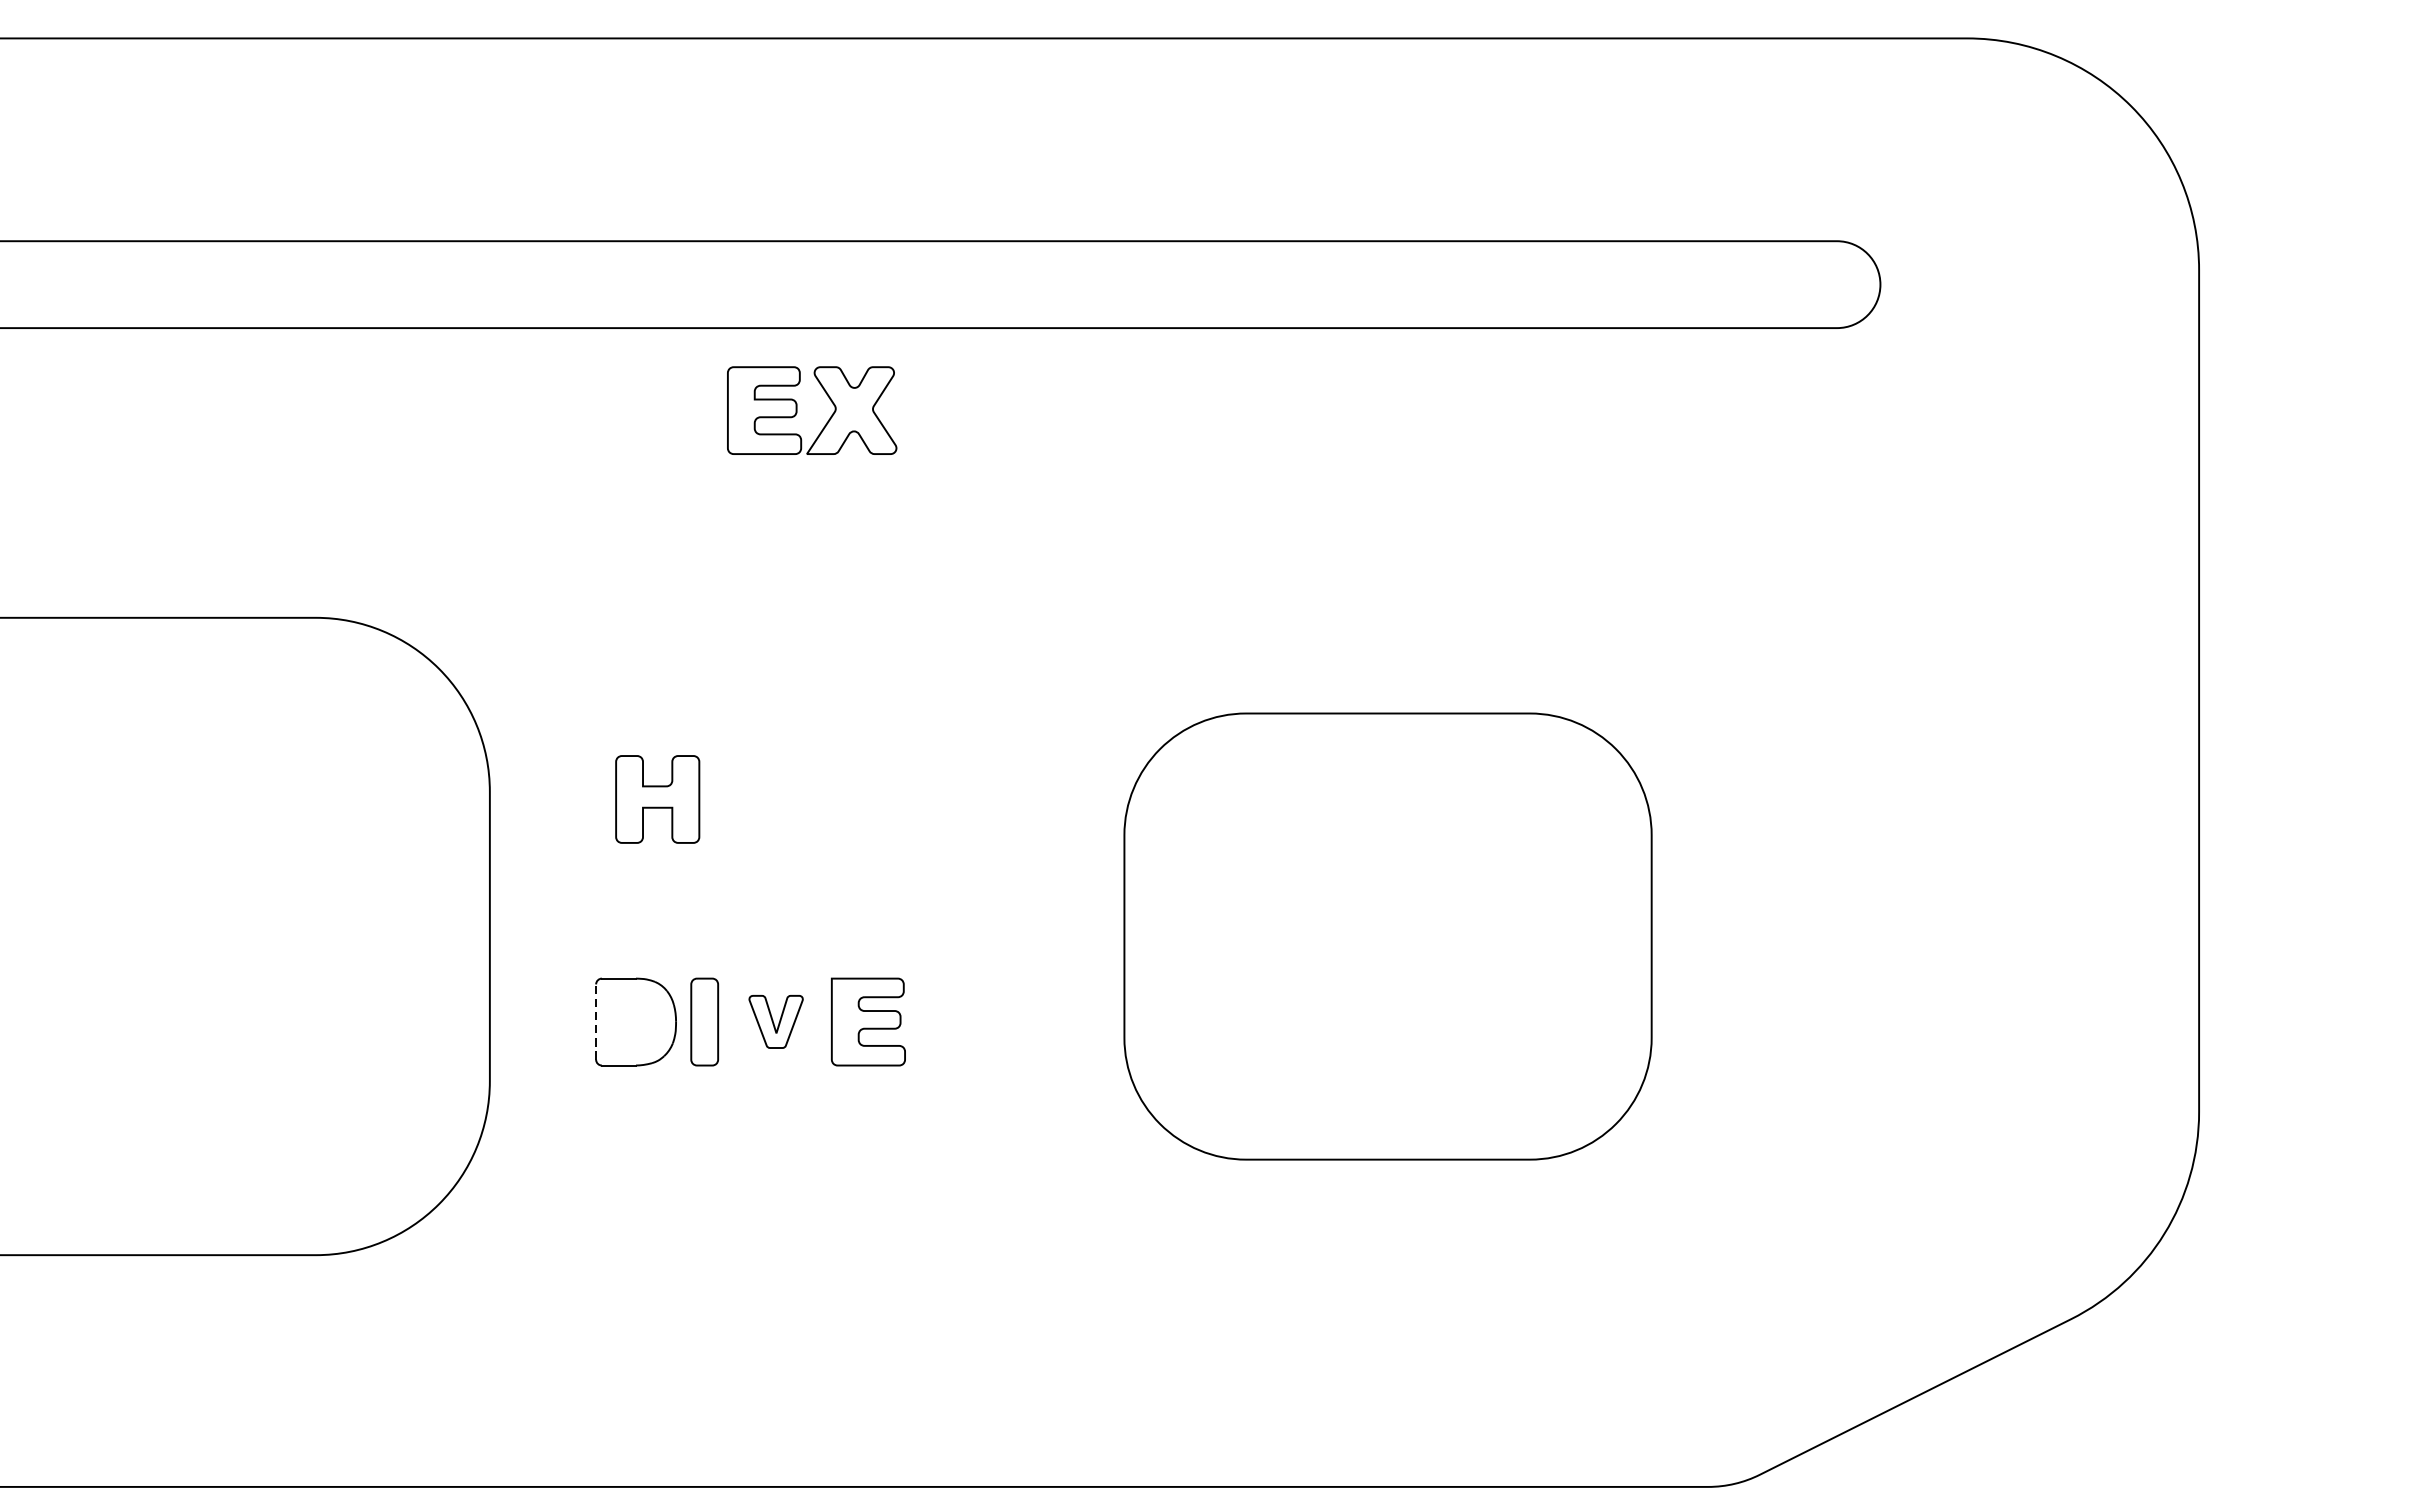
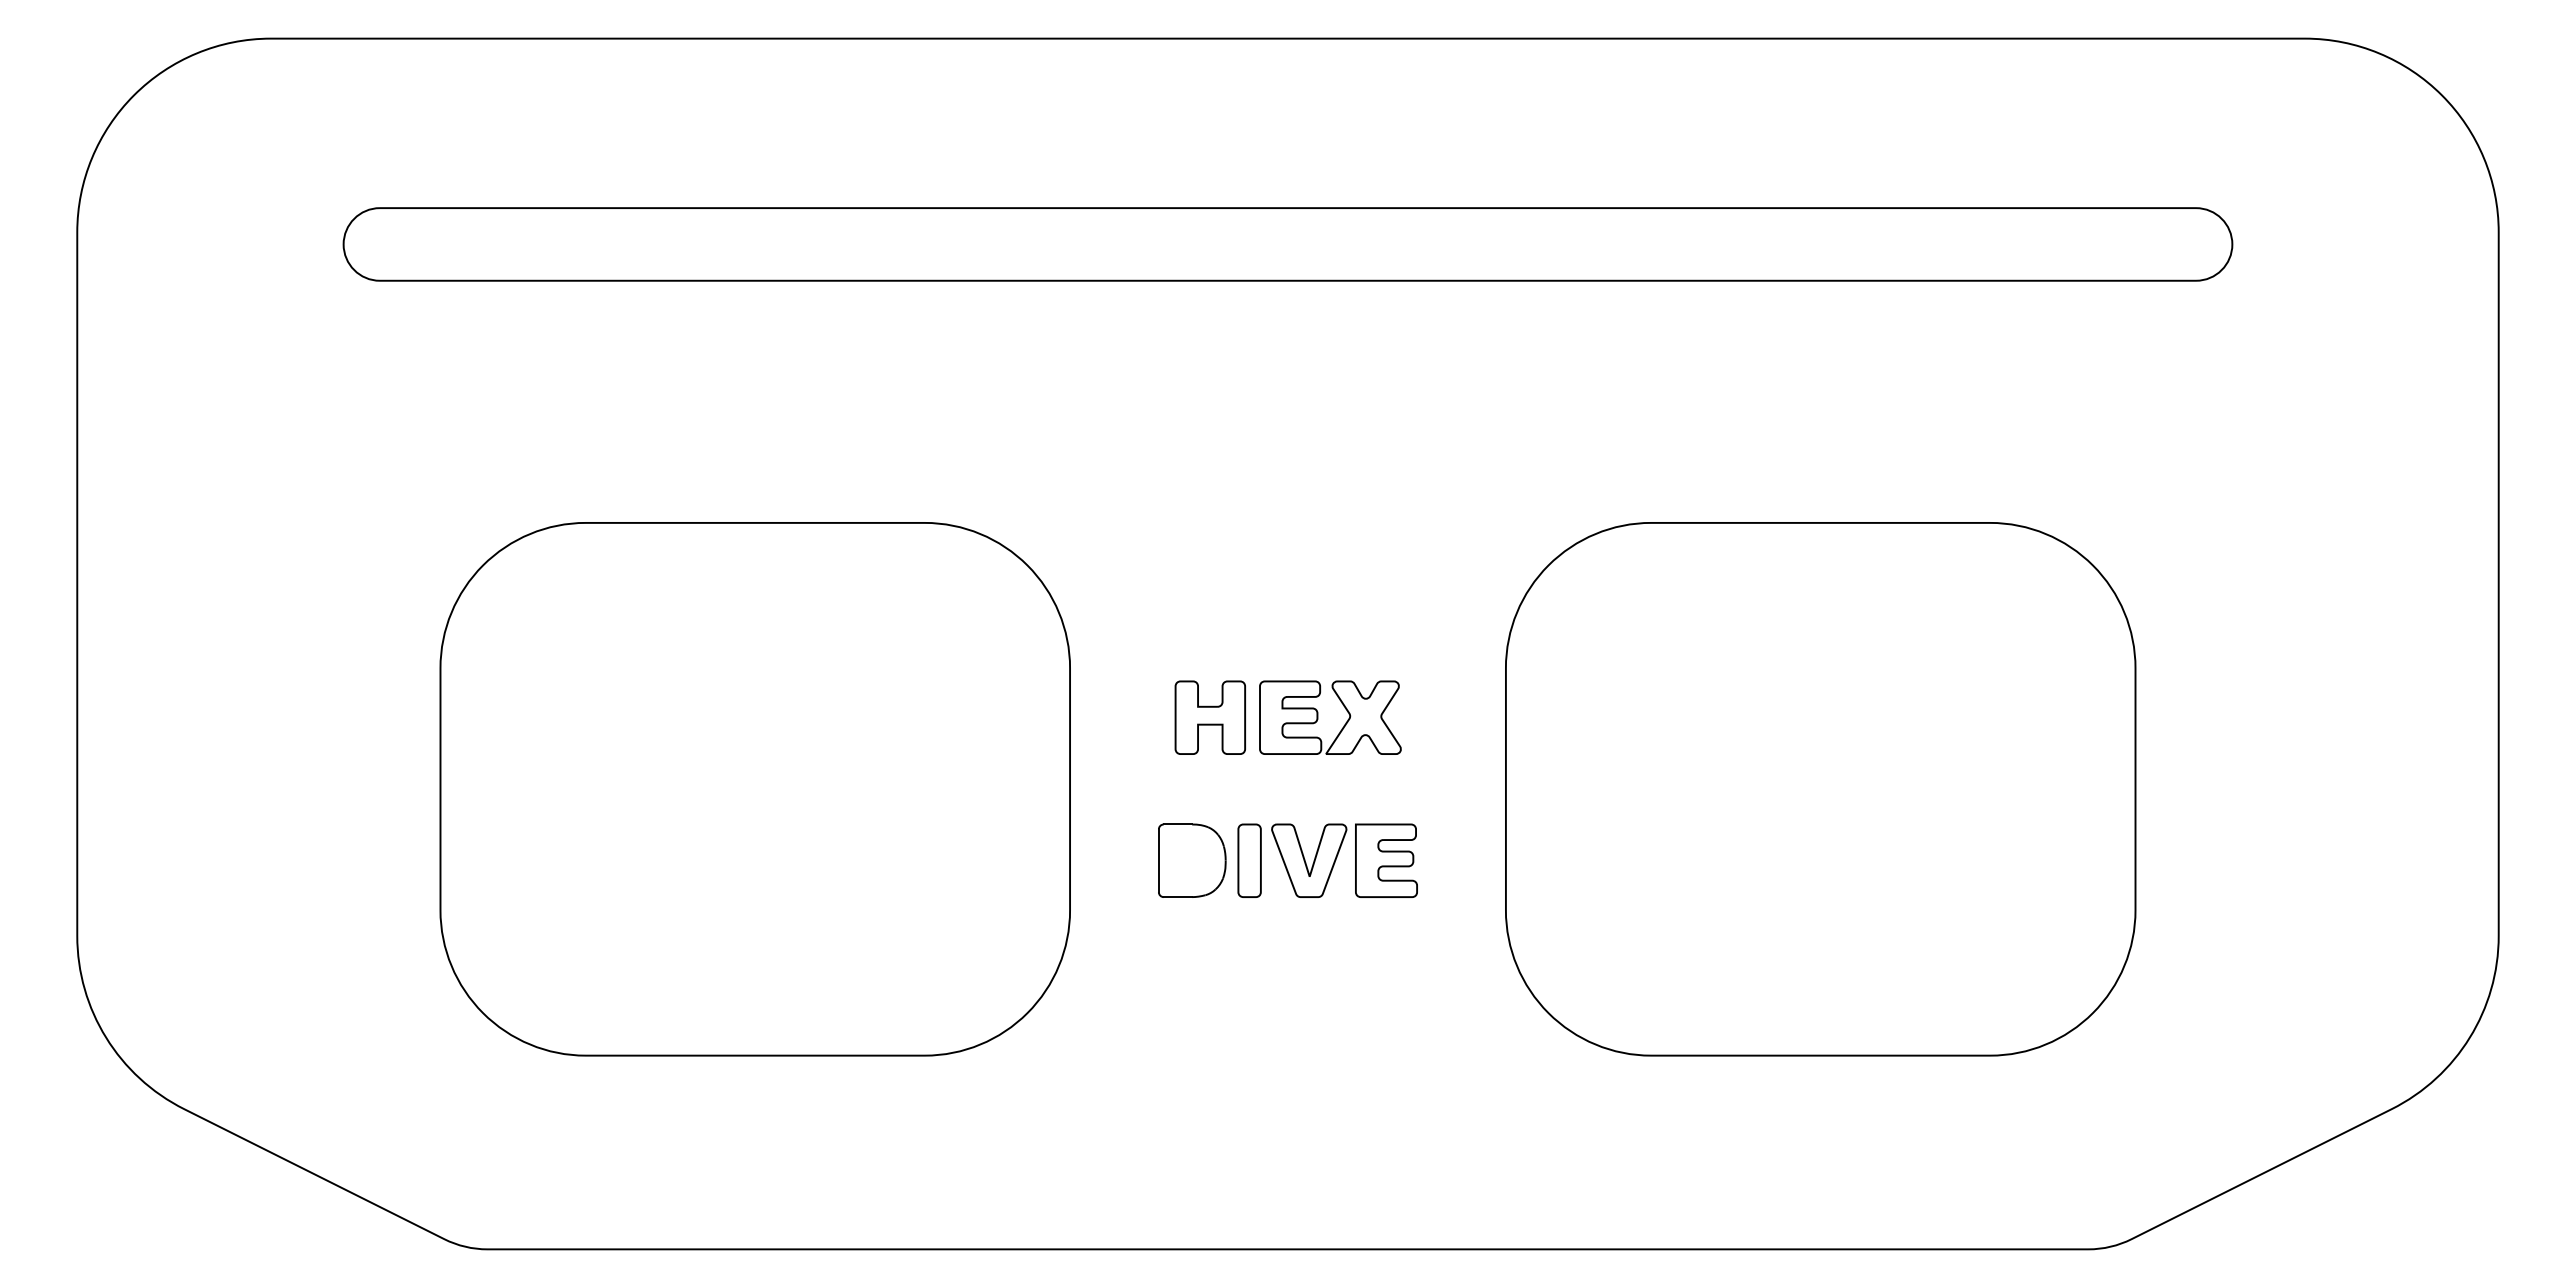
part: (797, 410) -> (1318, 717), moved
part: (656, 799) -> (1209, 717), moved
part: (1387, 936) -> (1820, 789), size x1.43
line: (595, 1021) -> (1158, 860), dashed -> solid
part: (776, 1021) -> (1309, 860), size x1.67

